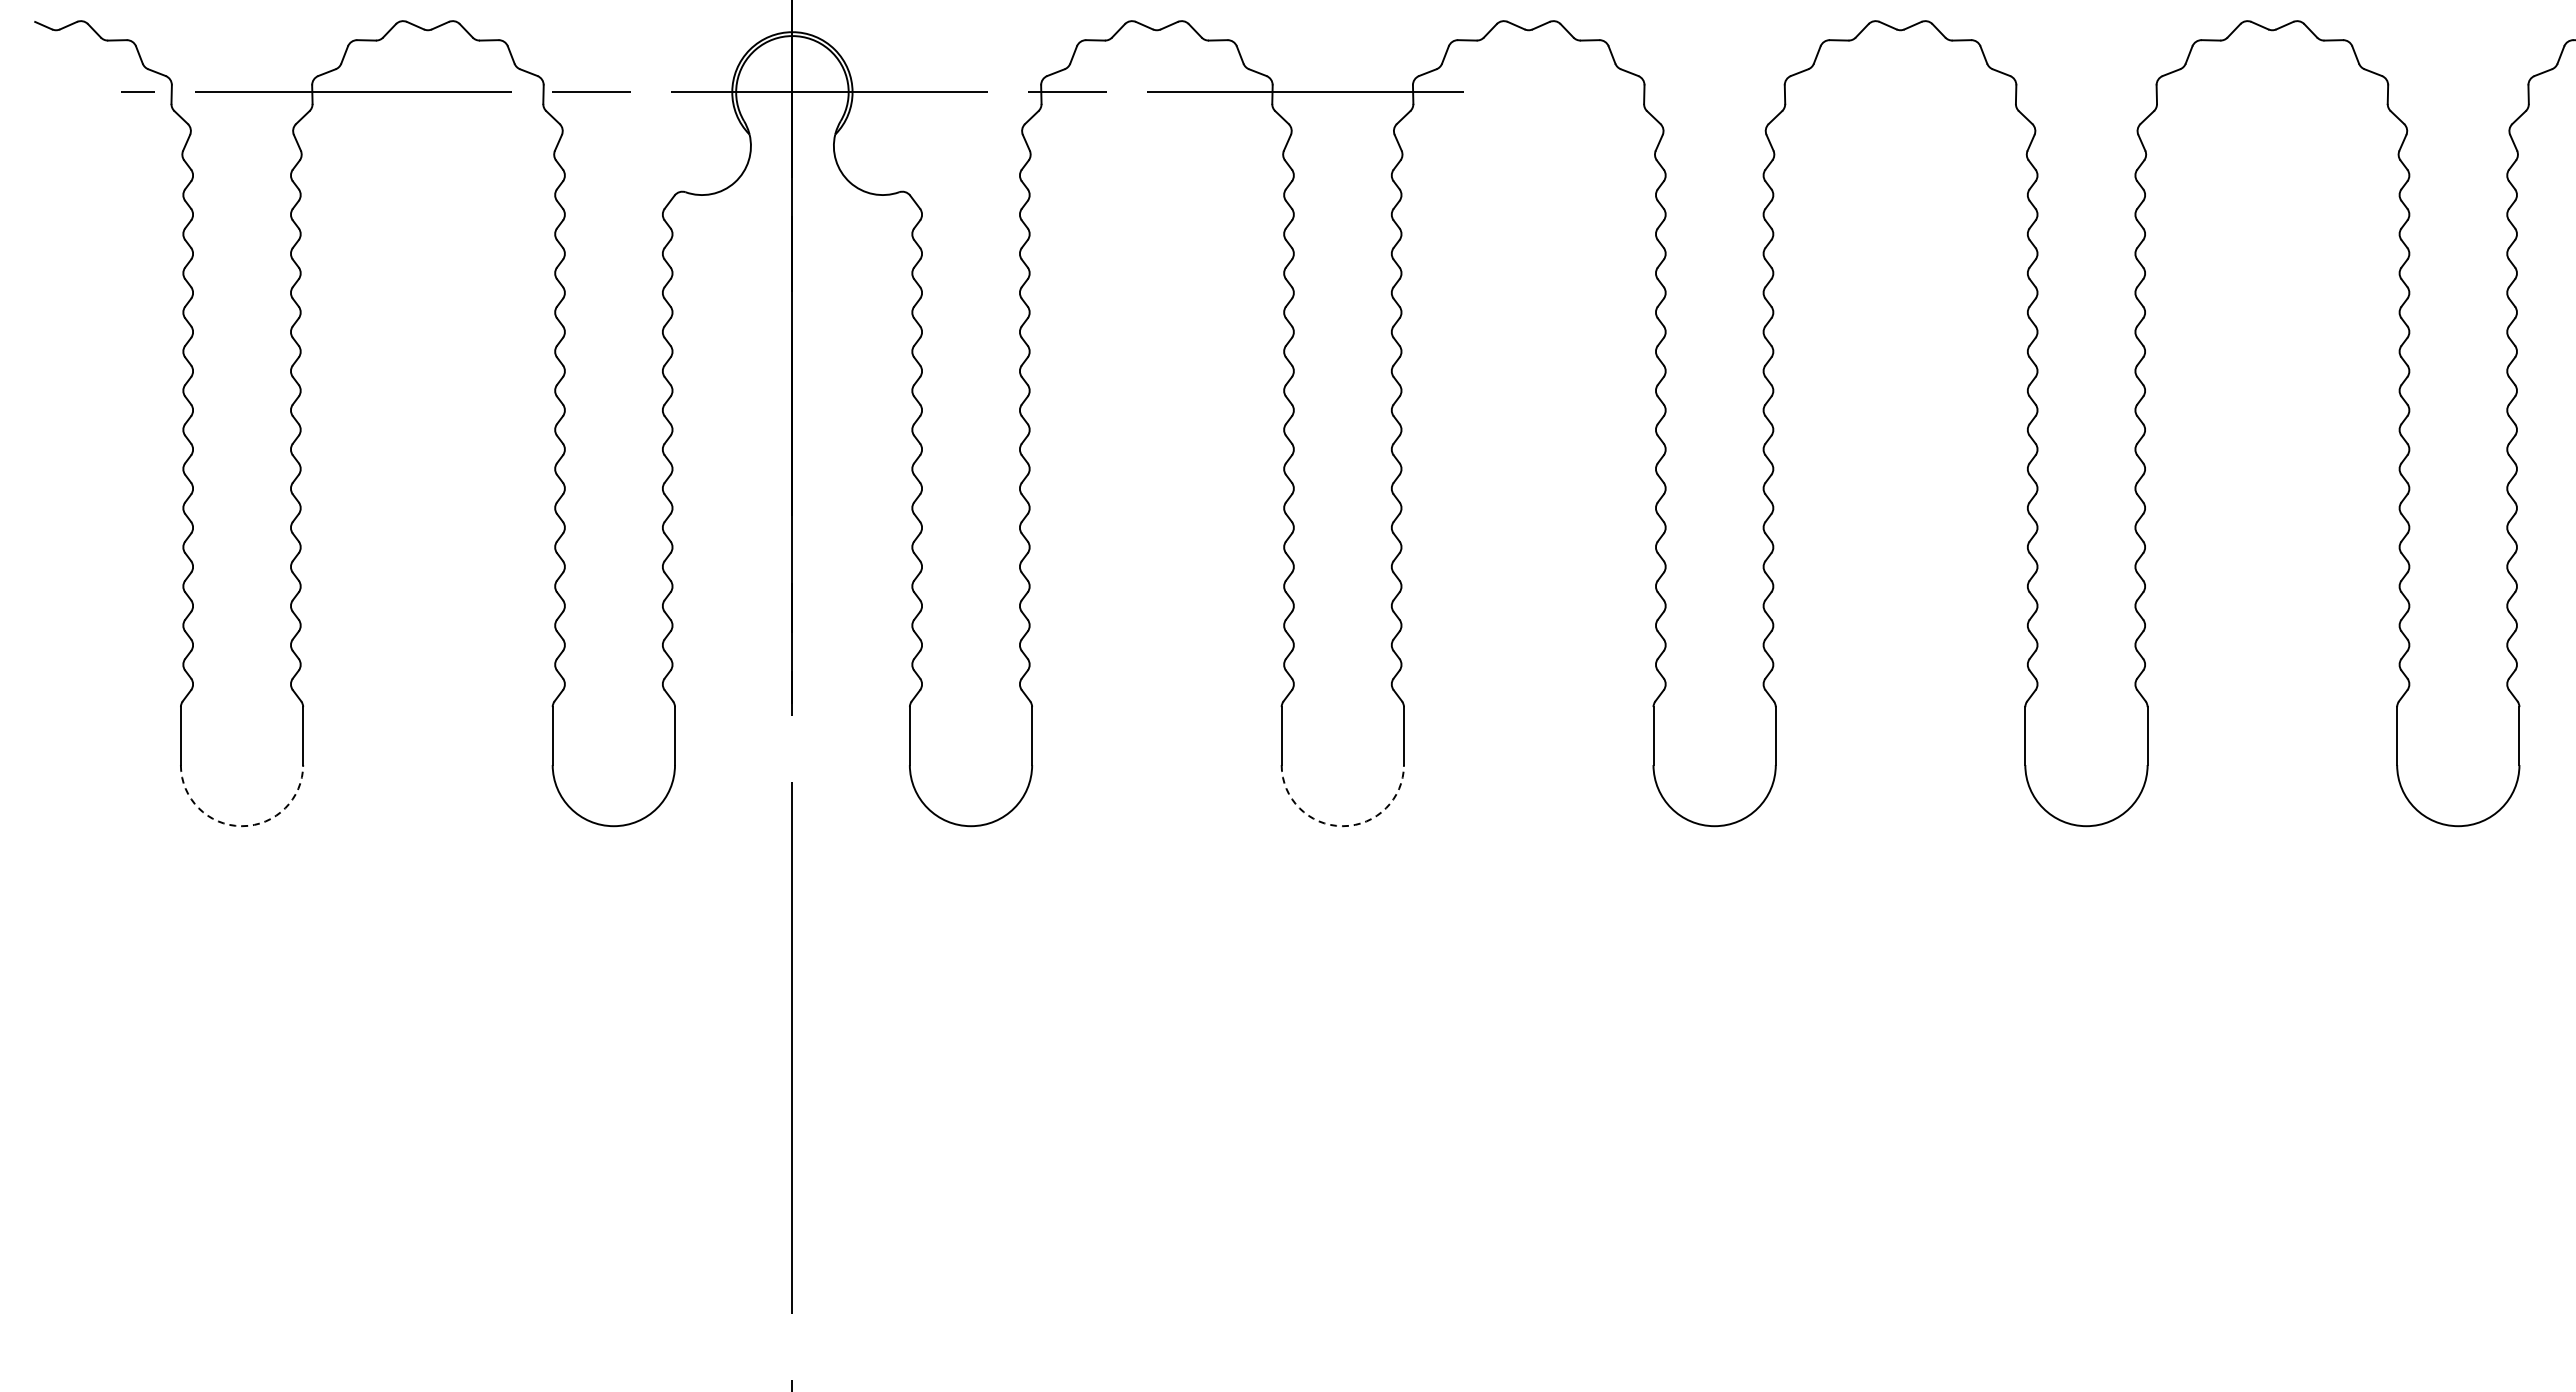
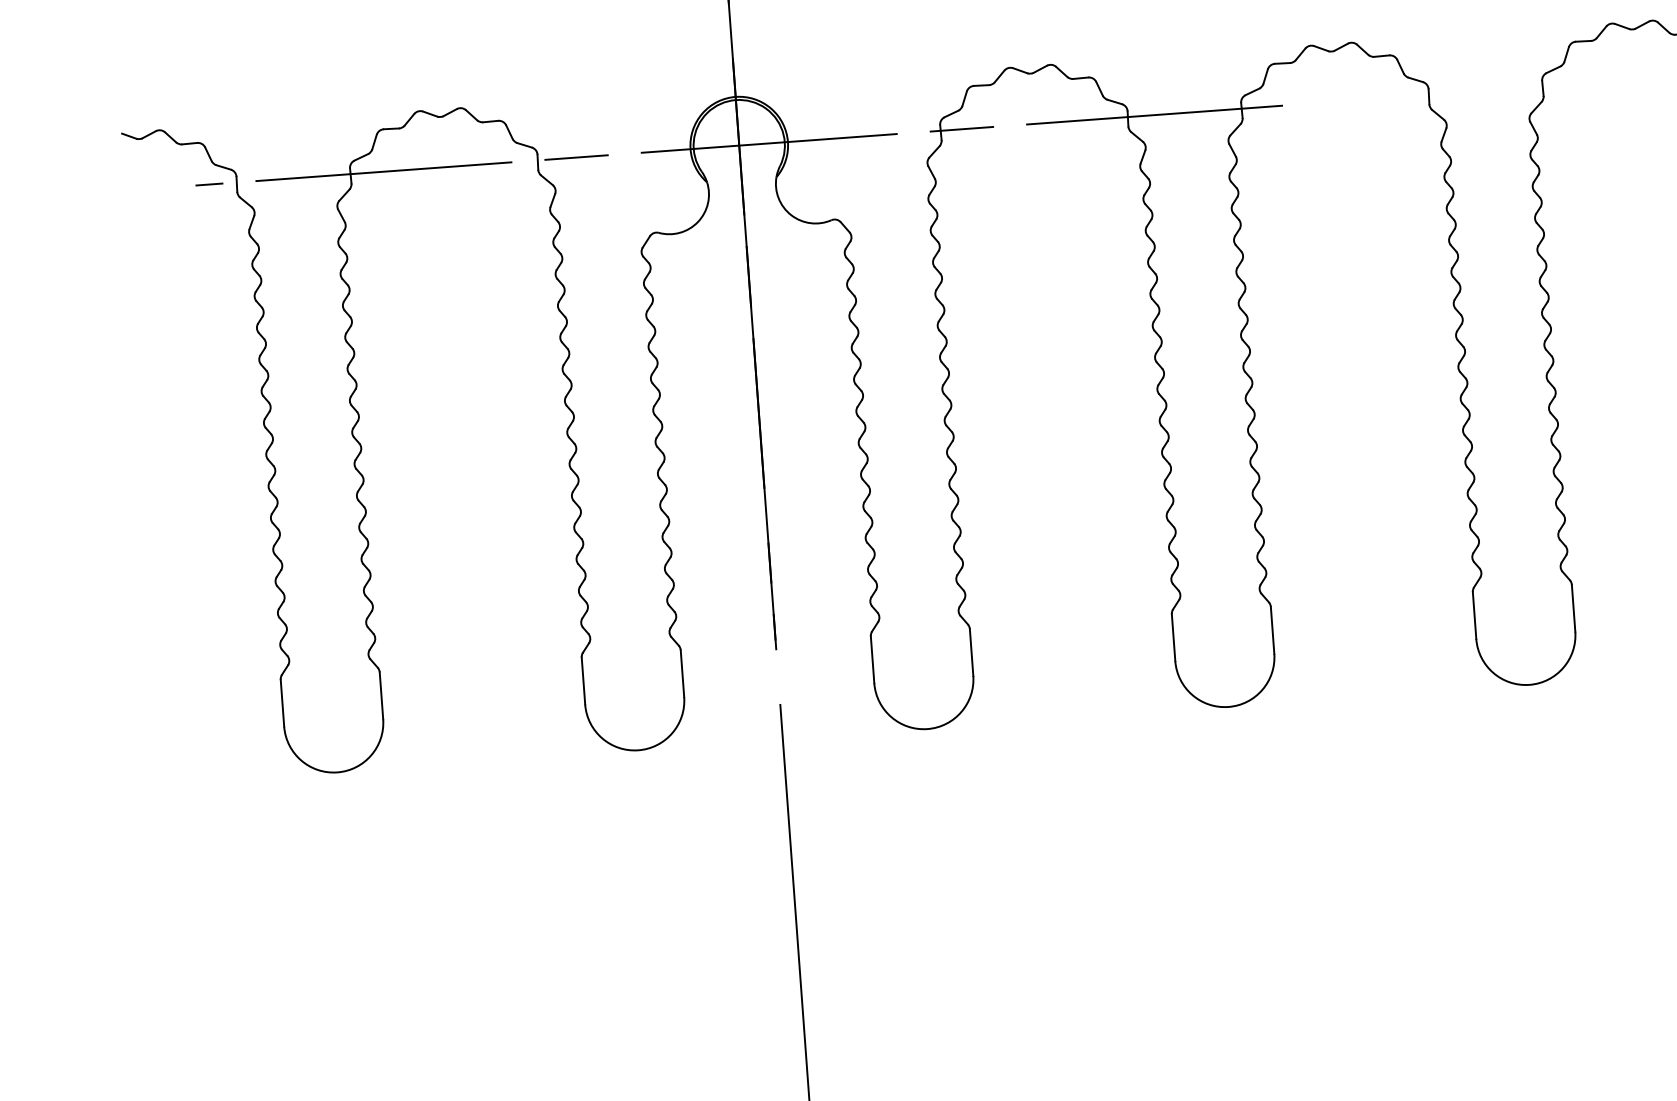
arc: (242, 826) -> (337, 772), dashed -> solid
arc: (1342, 826) -> (1228, 707), dashed -> solid

